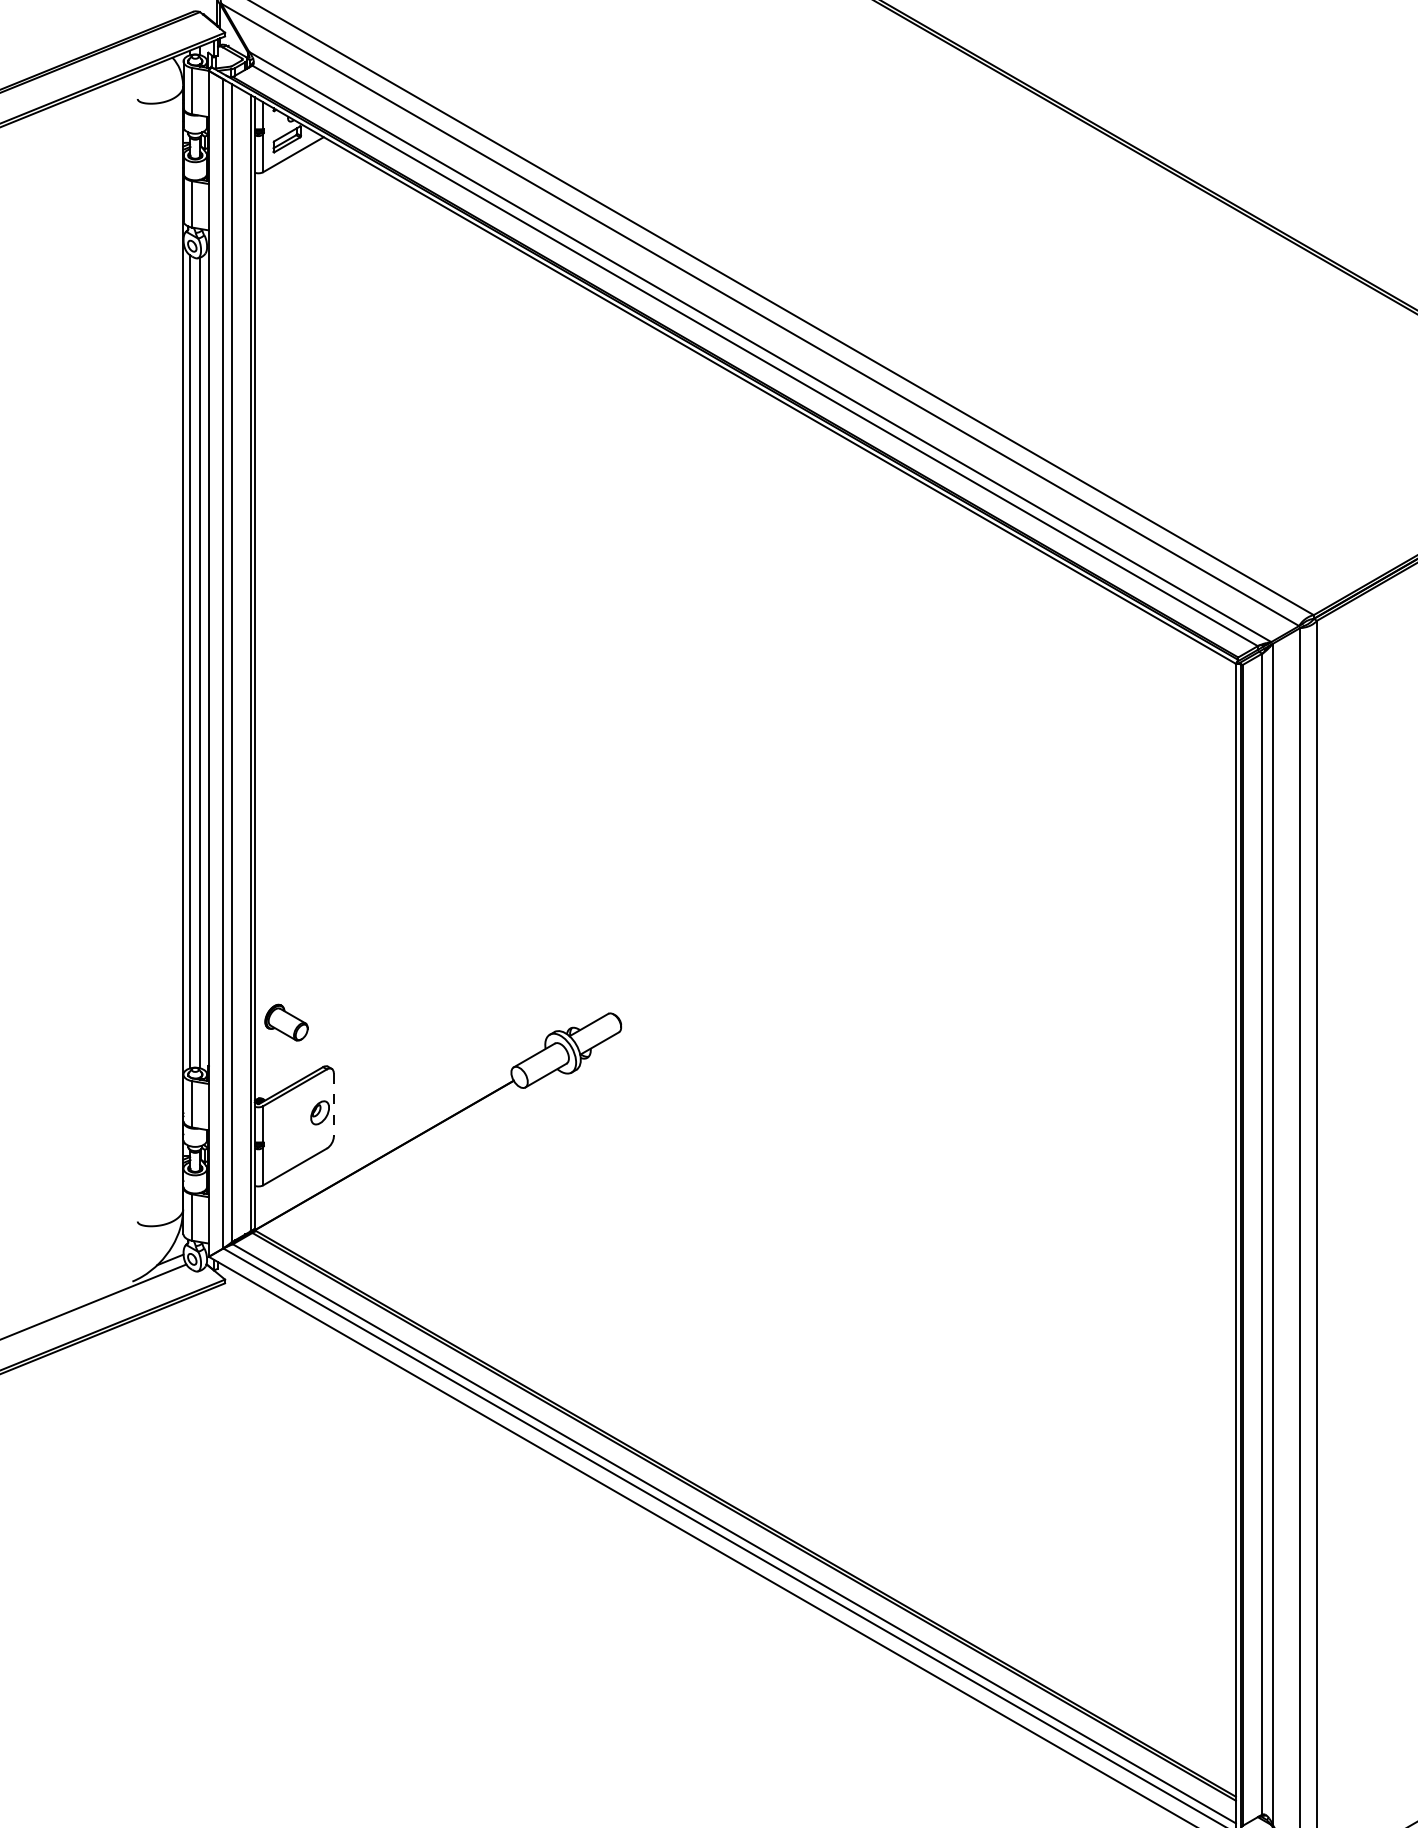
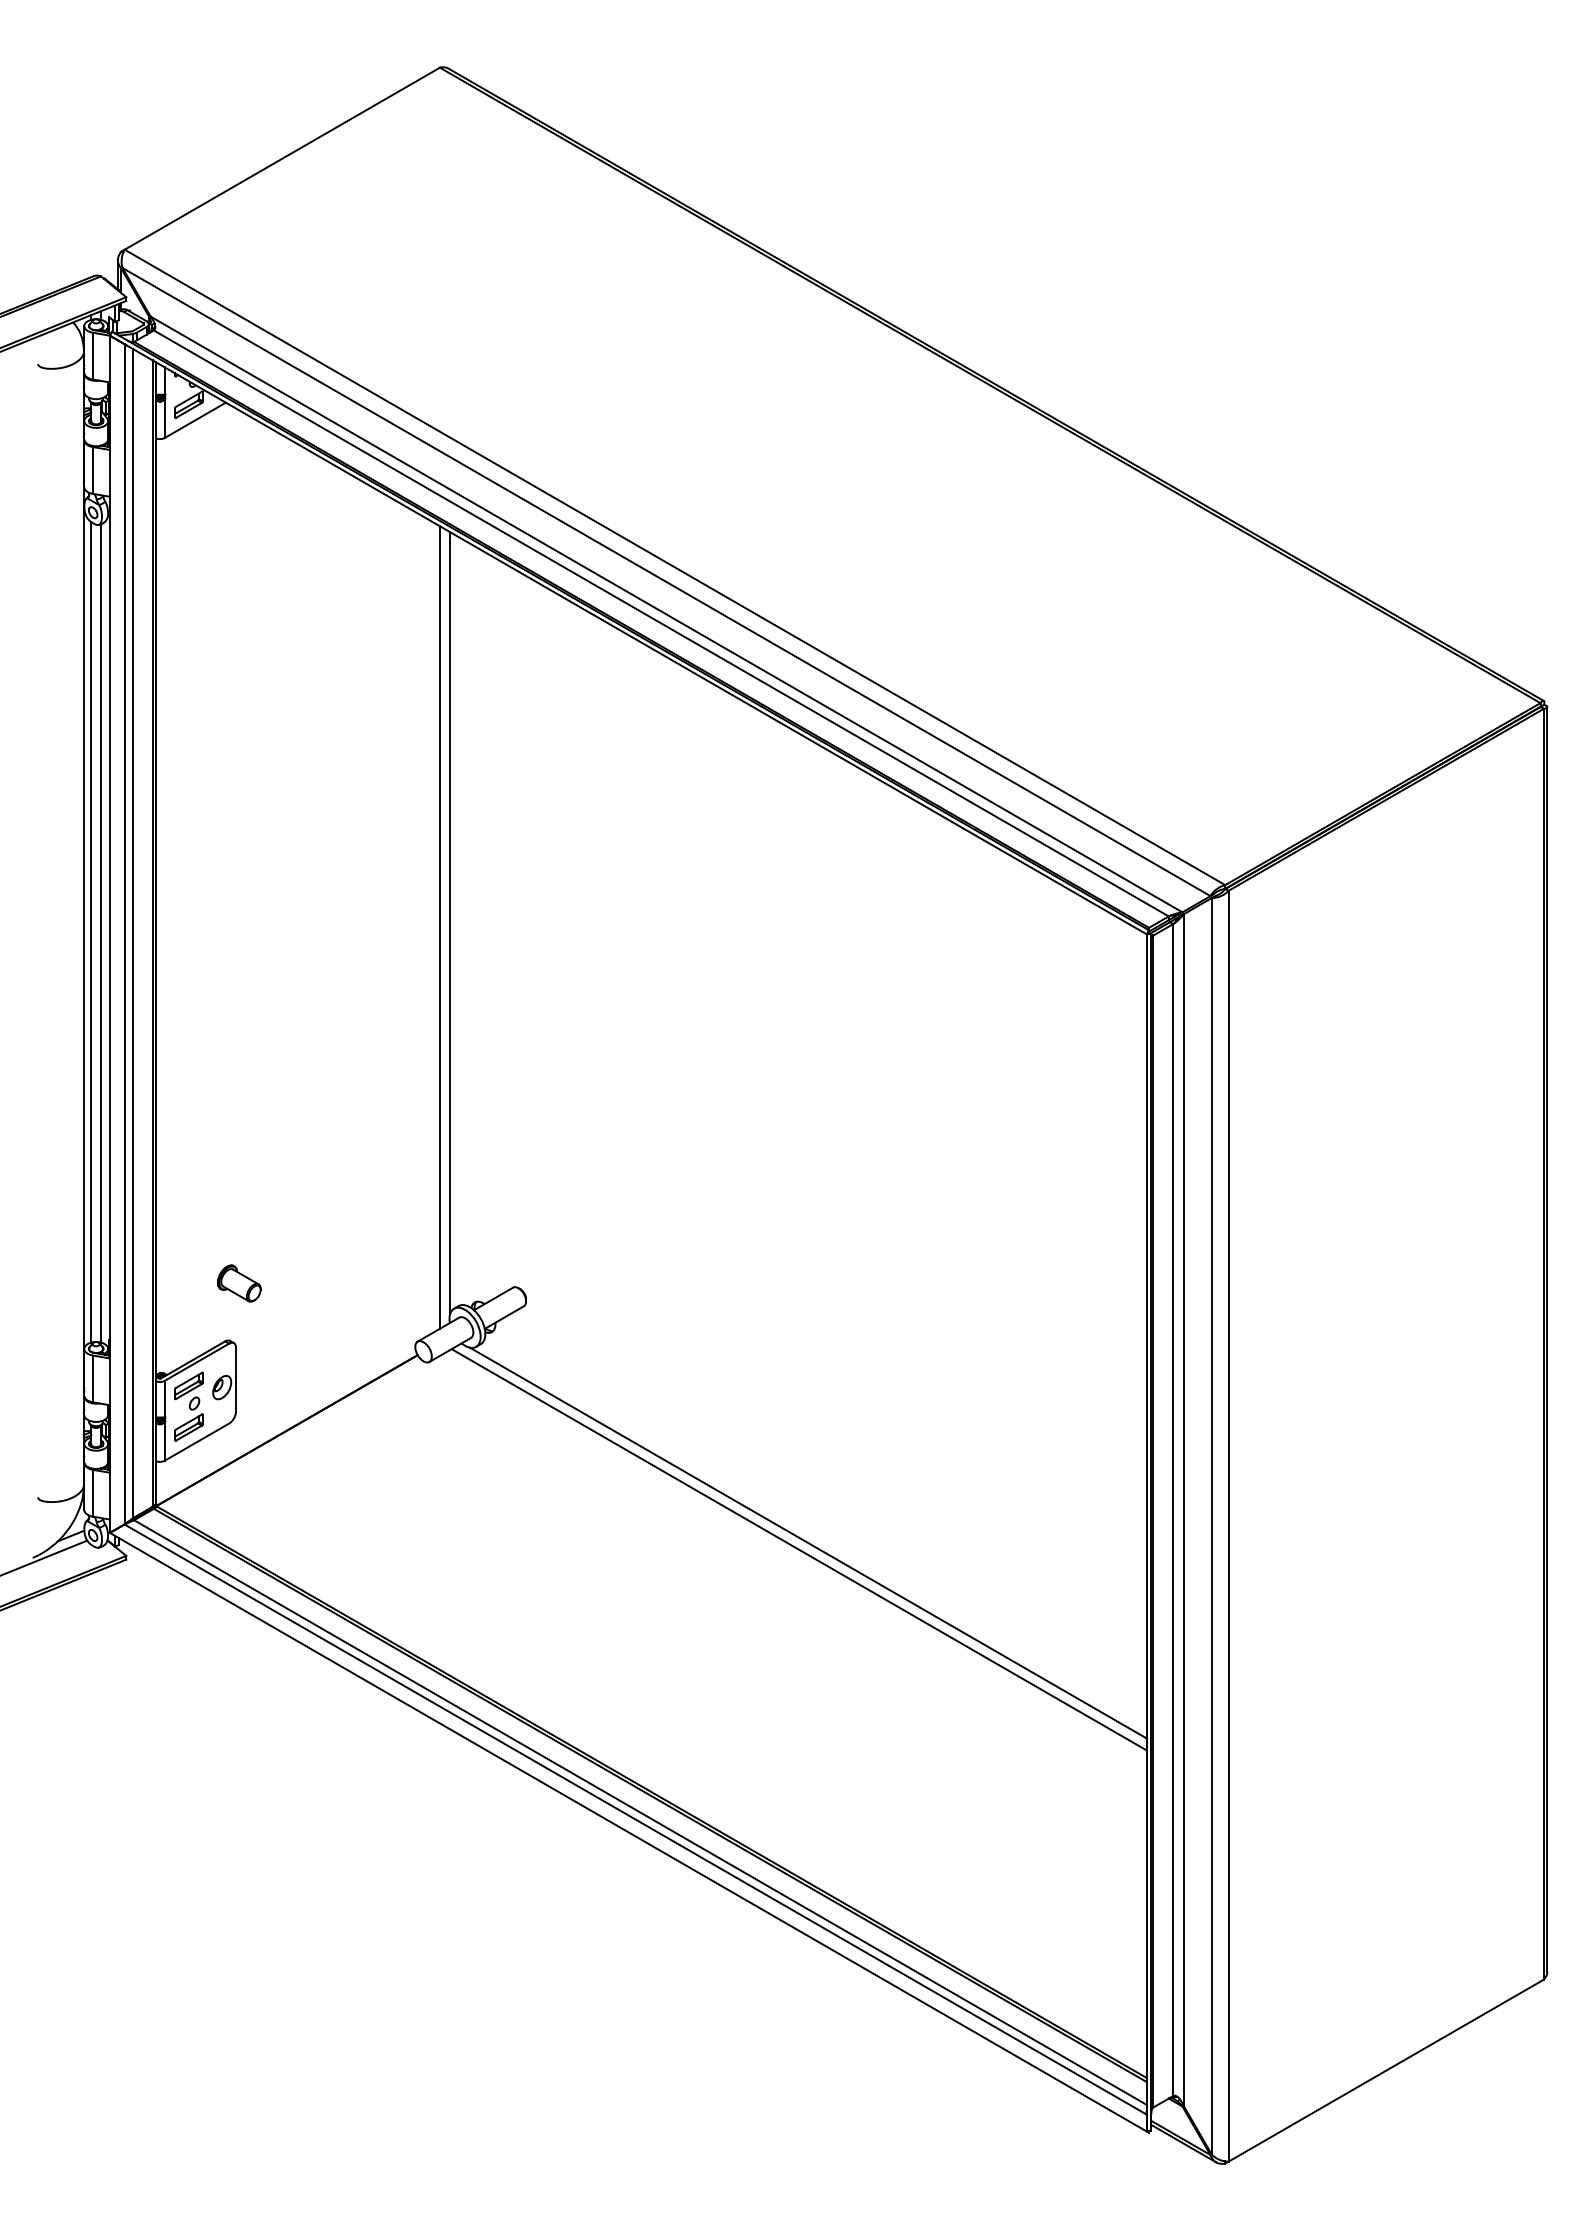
line: (546, 652) -> (450, 922), added
line: (535, 657) -> (439, 927), added
part: (286, 1022) -> (239, 1283), moved
line: (334, 1104) -> (236, 1379), dashed -> solid
part: (286, 1131) -> (188, 1406), added
line: (899, 1266) -> (807, 1542), added
line: (891, 1273) -> (798, 1549), added

